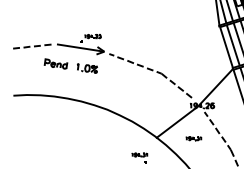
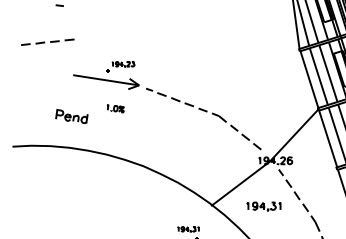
part: (32, 46) -> (47, 41), moved
part: (55, 63) -> (71, 116), moved
part: (87, 68) -> (115, 108), size x0.6
part: (193, 138) -> (263, 206), size x1.6

